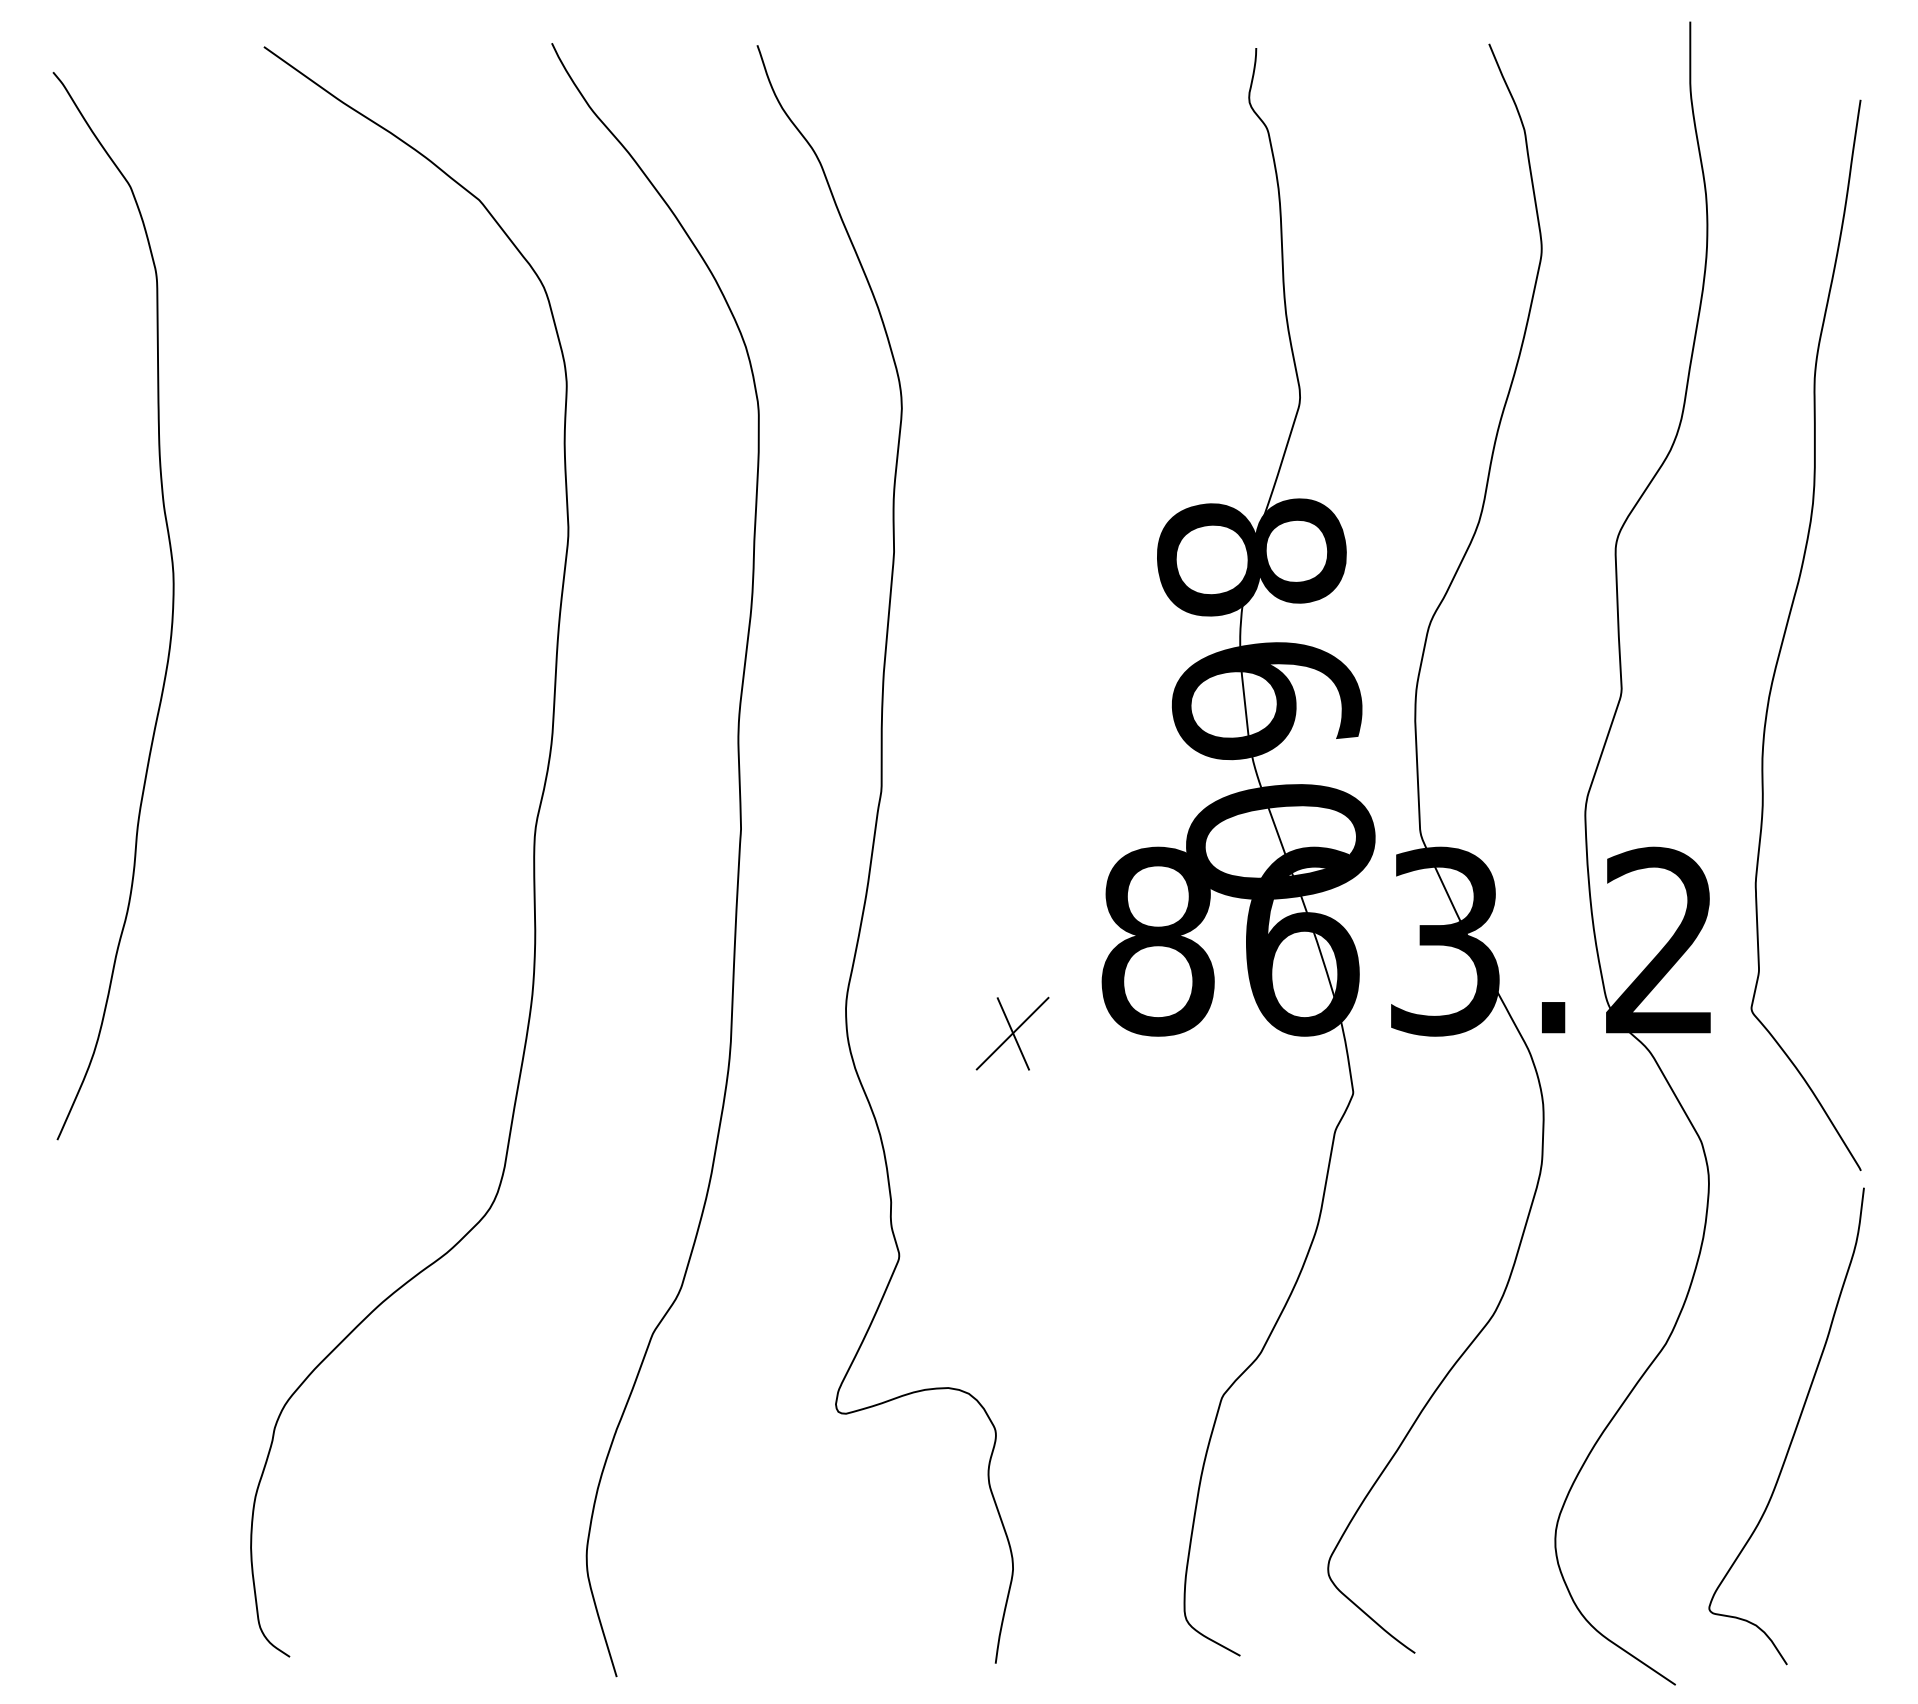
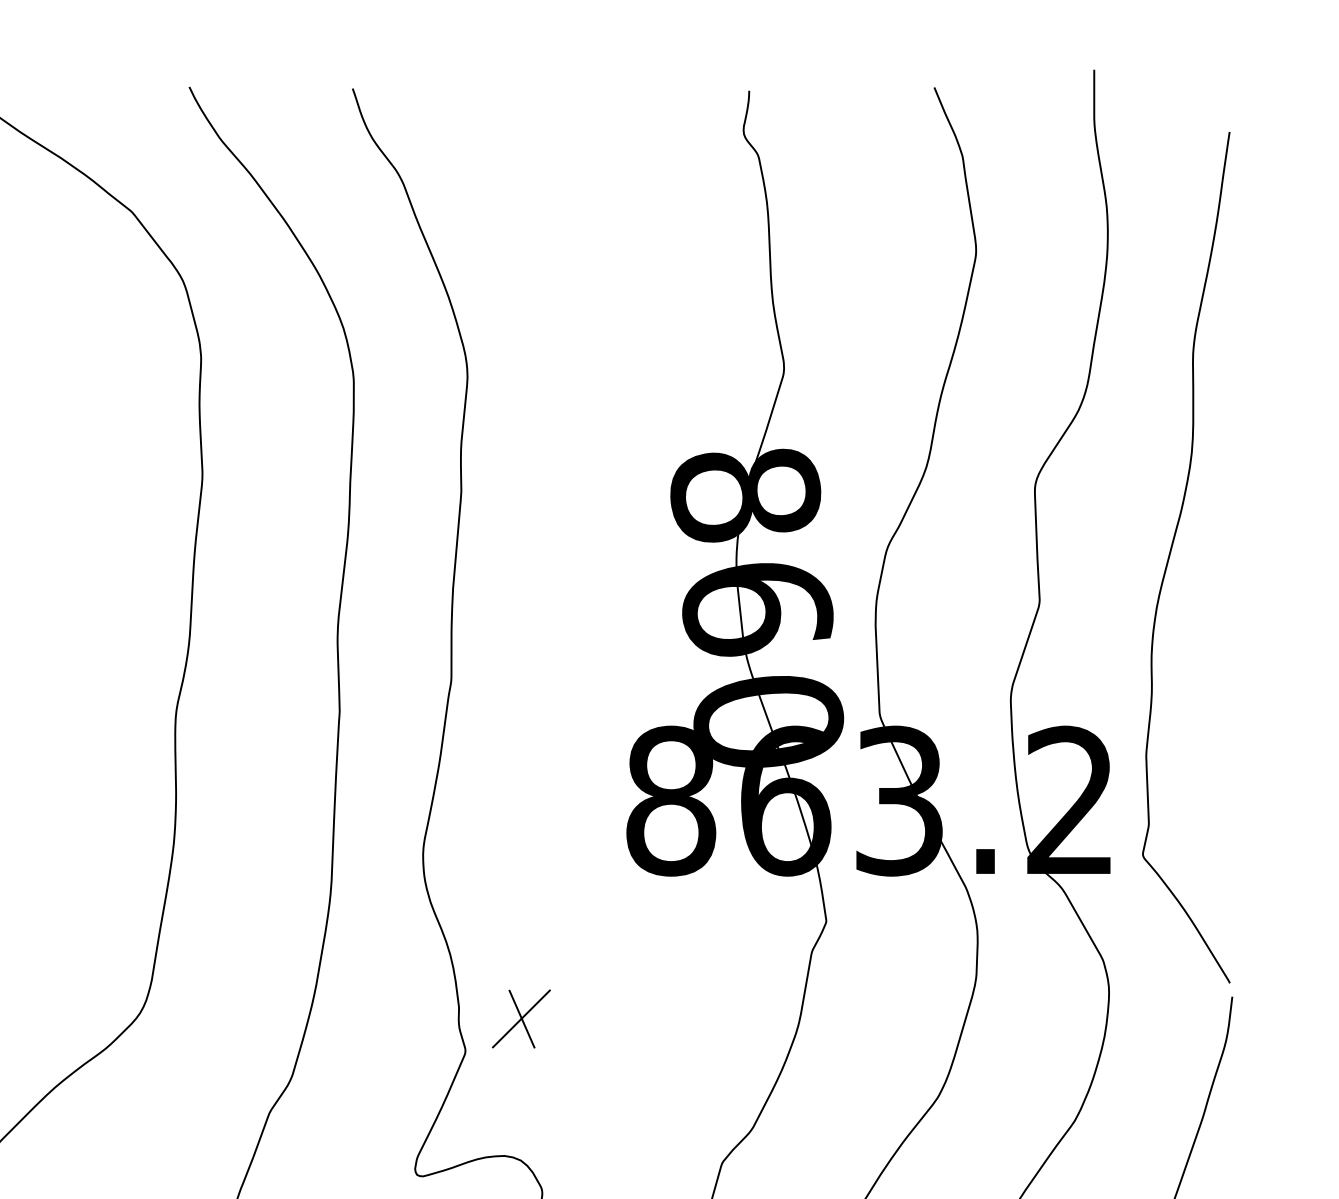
part: (1012, 1033) -> (521, 1018), moved

